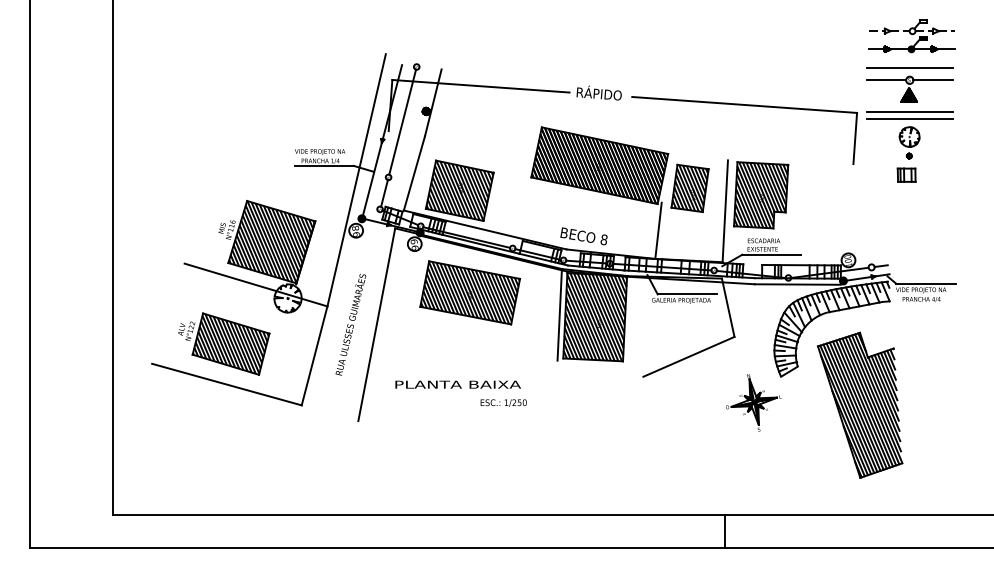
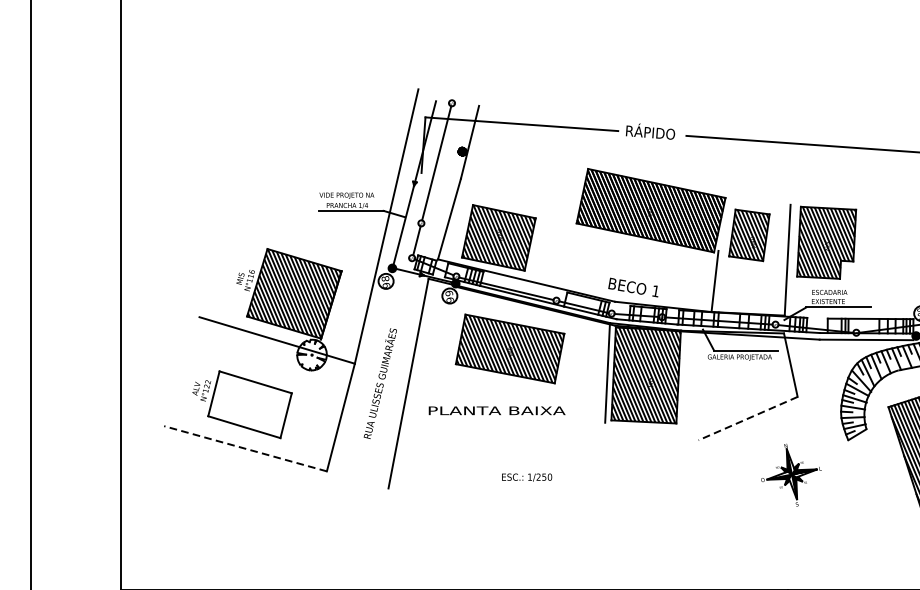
text: (603, 239) -> (655, 290), 8 -> 1
hatch: (230, 343) -> (249, 404), removed
line: (688, 356) -> (747, 418), solid -> dashed
line: (226, 384) -> (245, 448), solid -> dashed
text: (457, 384) -> (496, 410), moved
text: (503, 402) -> (526, 476), moved
part: (753, 402) -> (791, 474), moved

